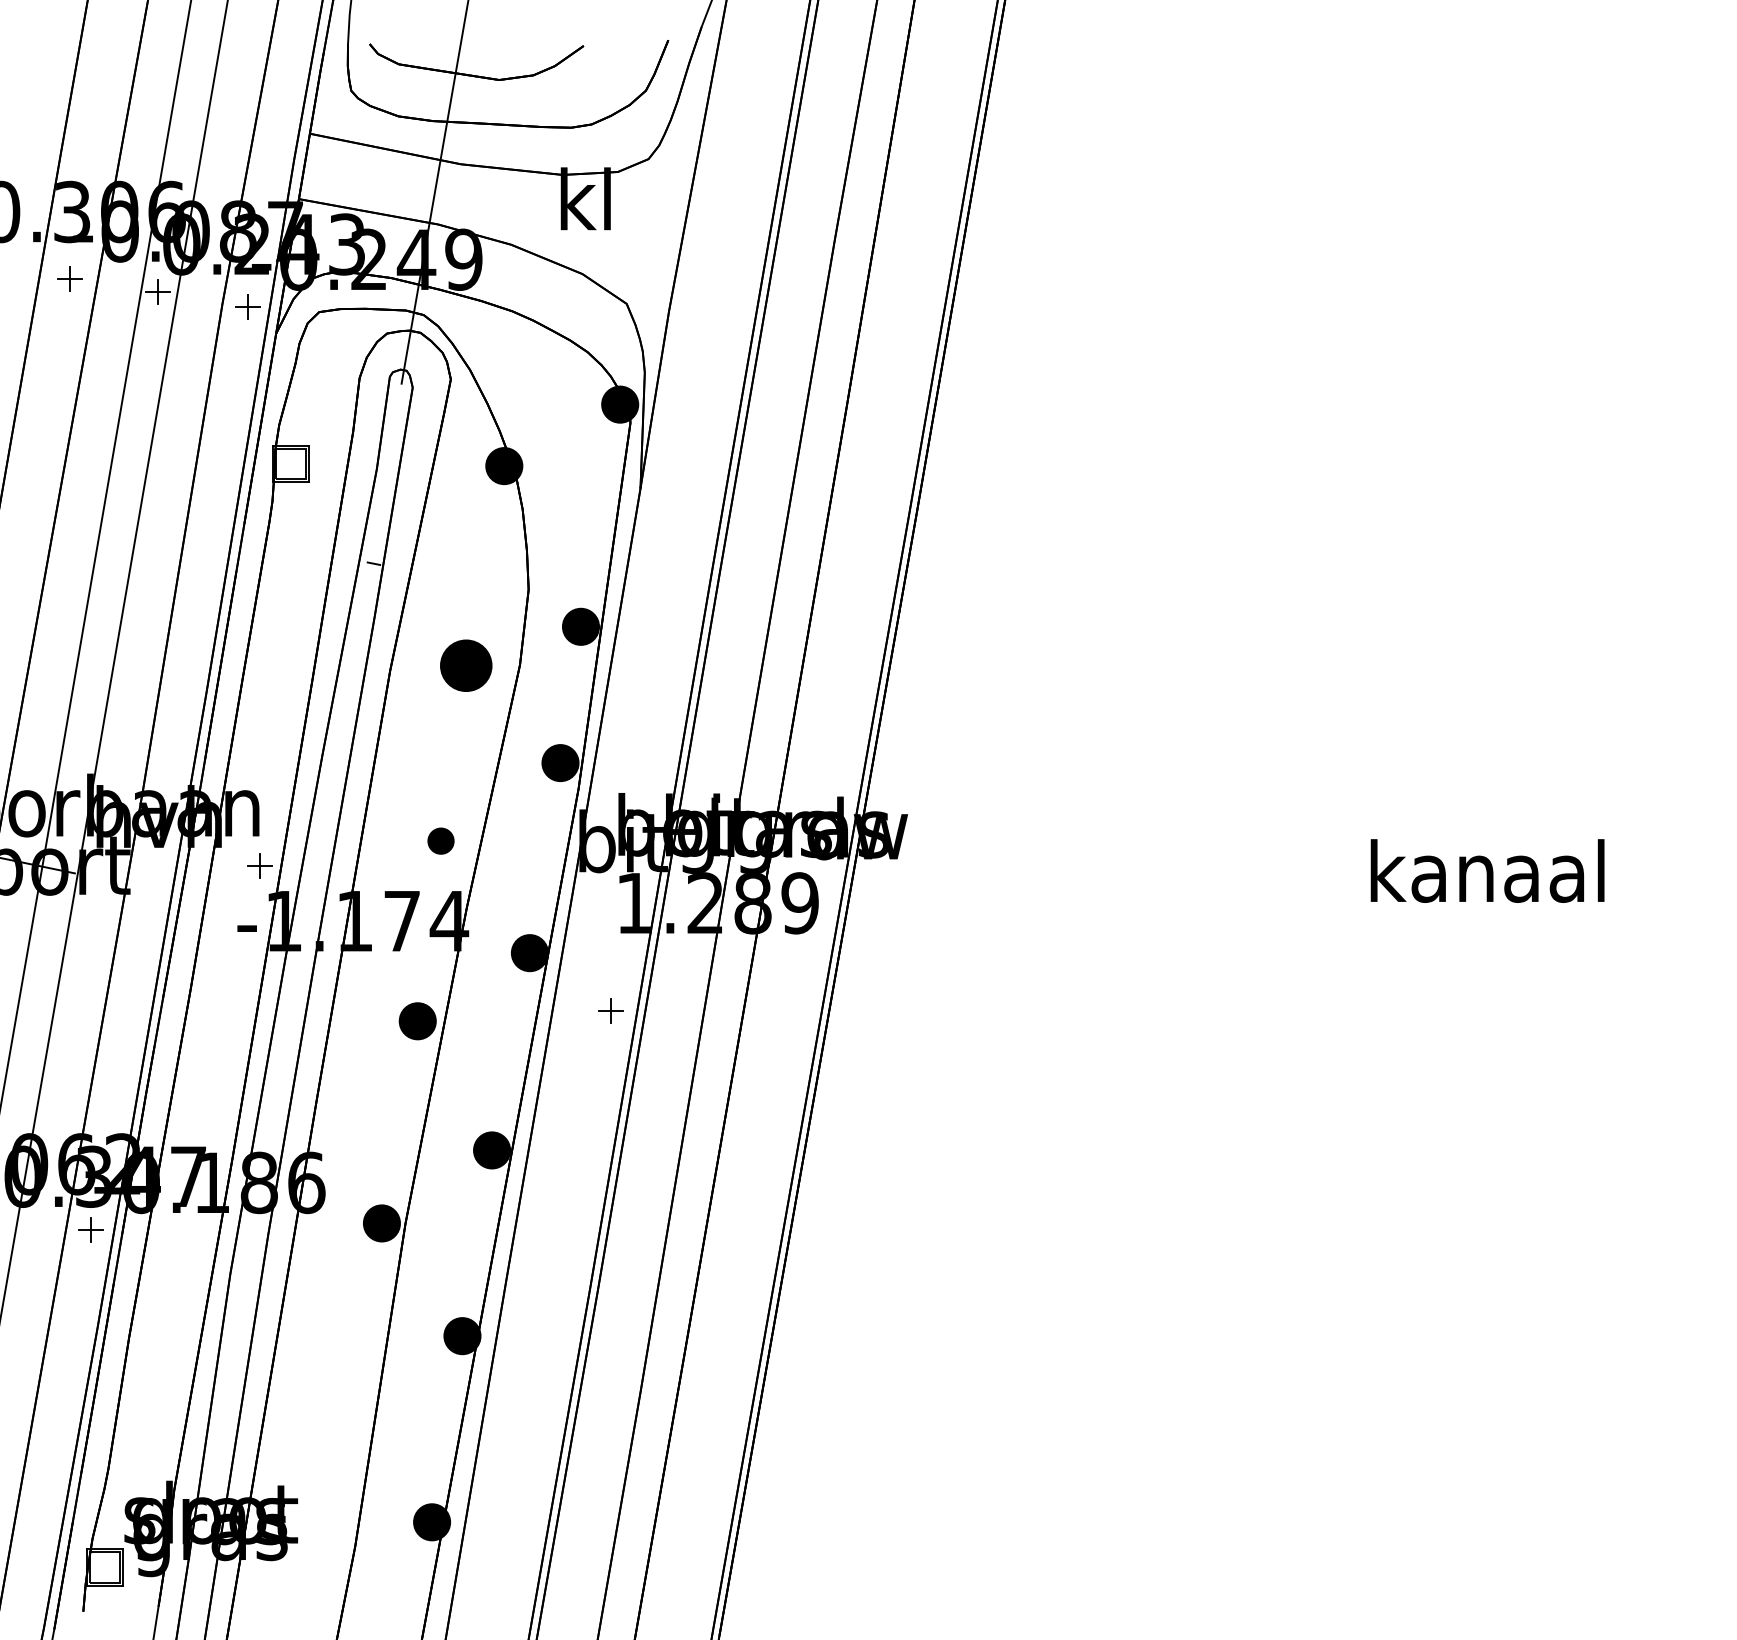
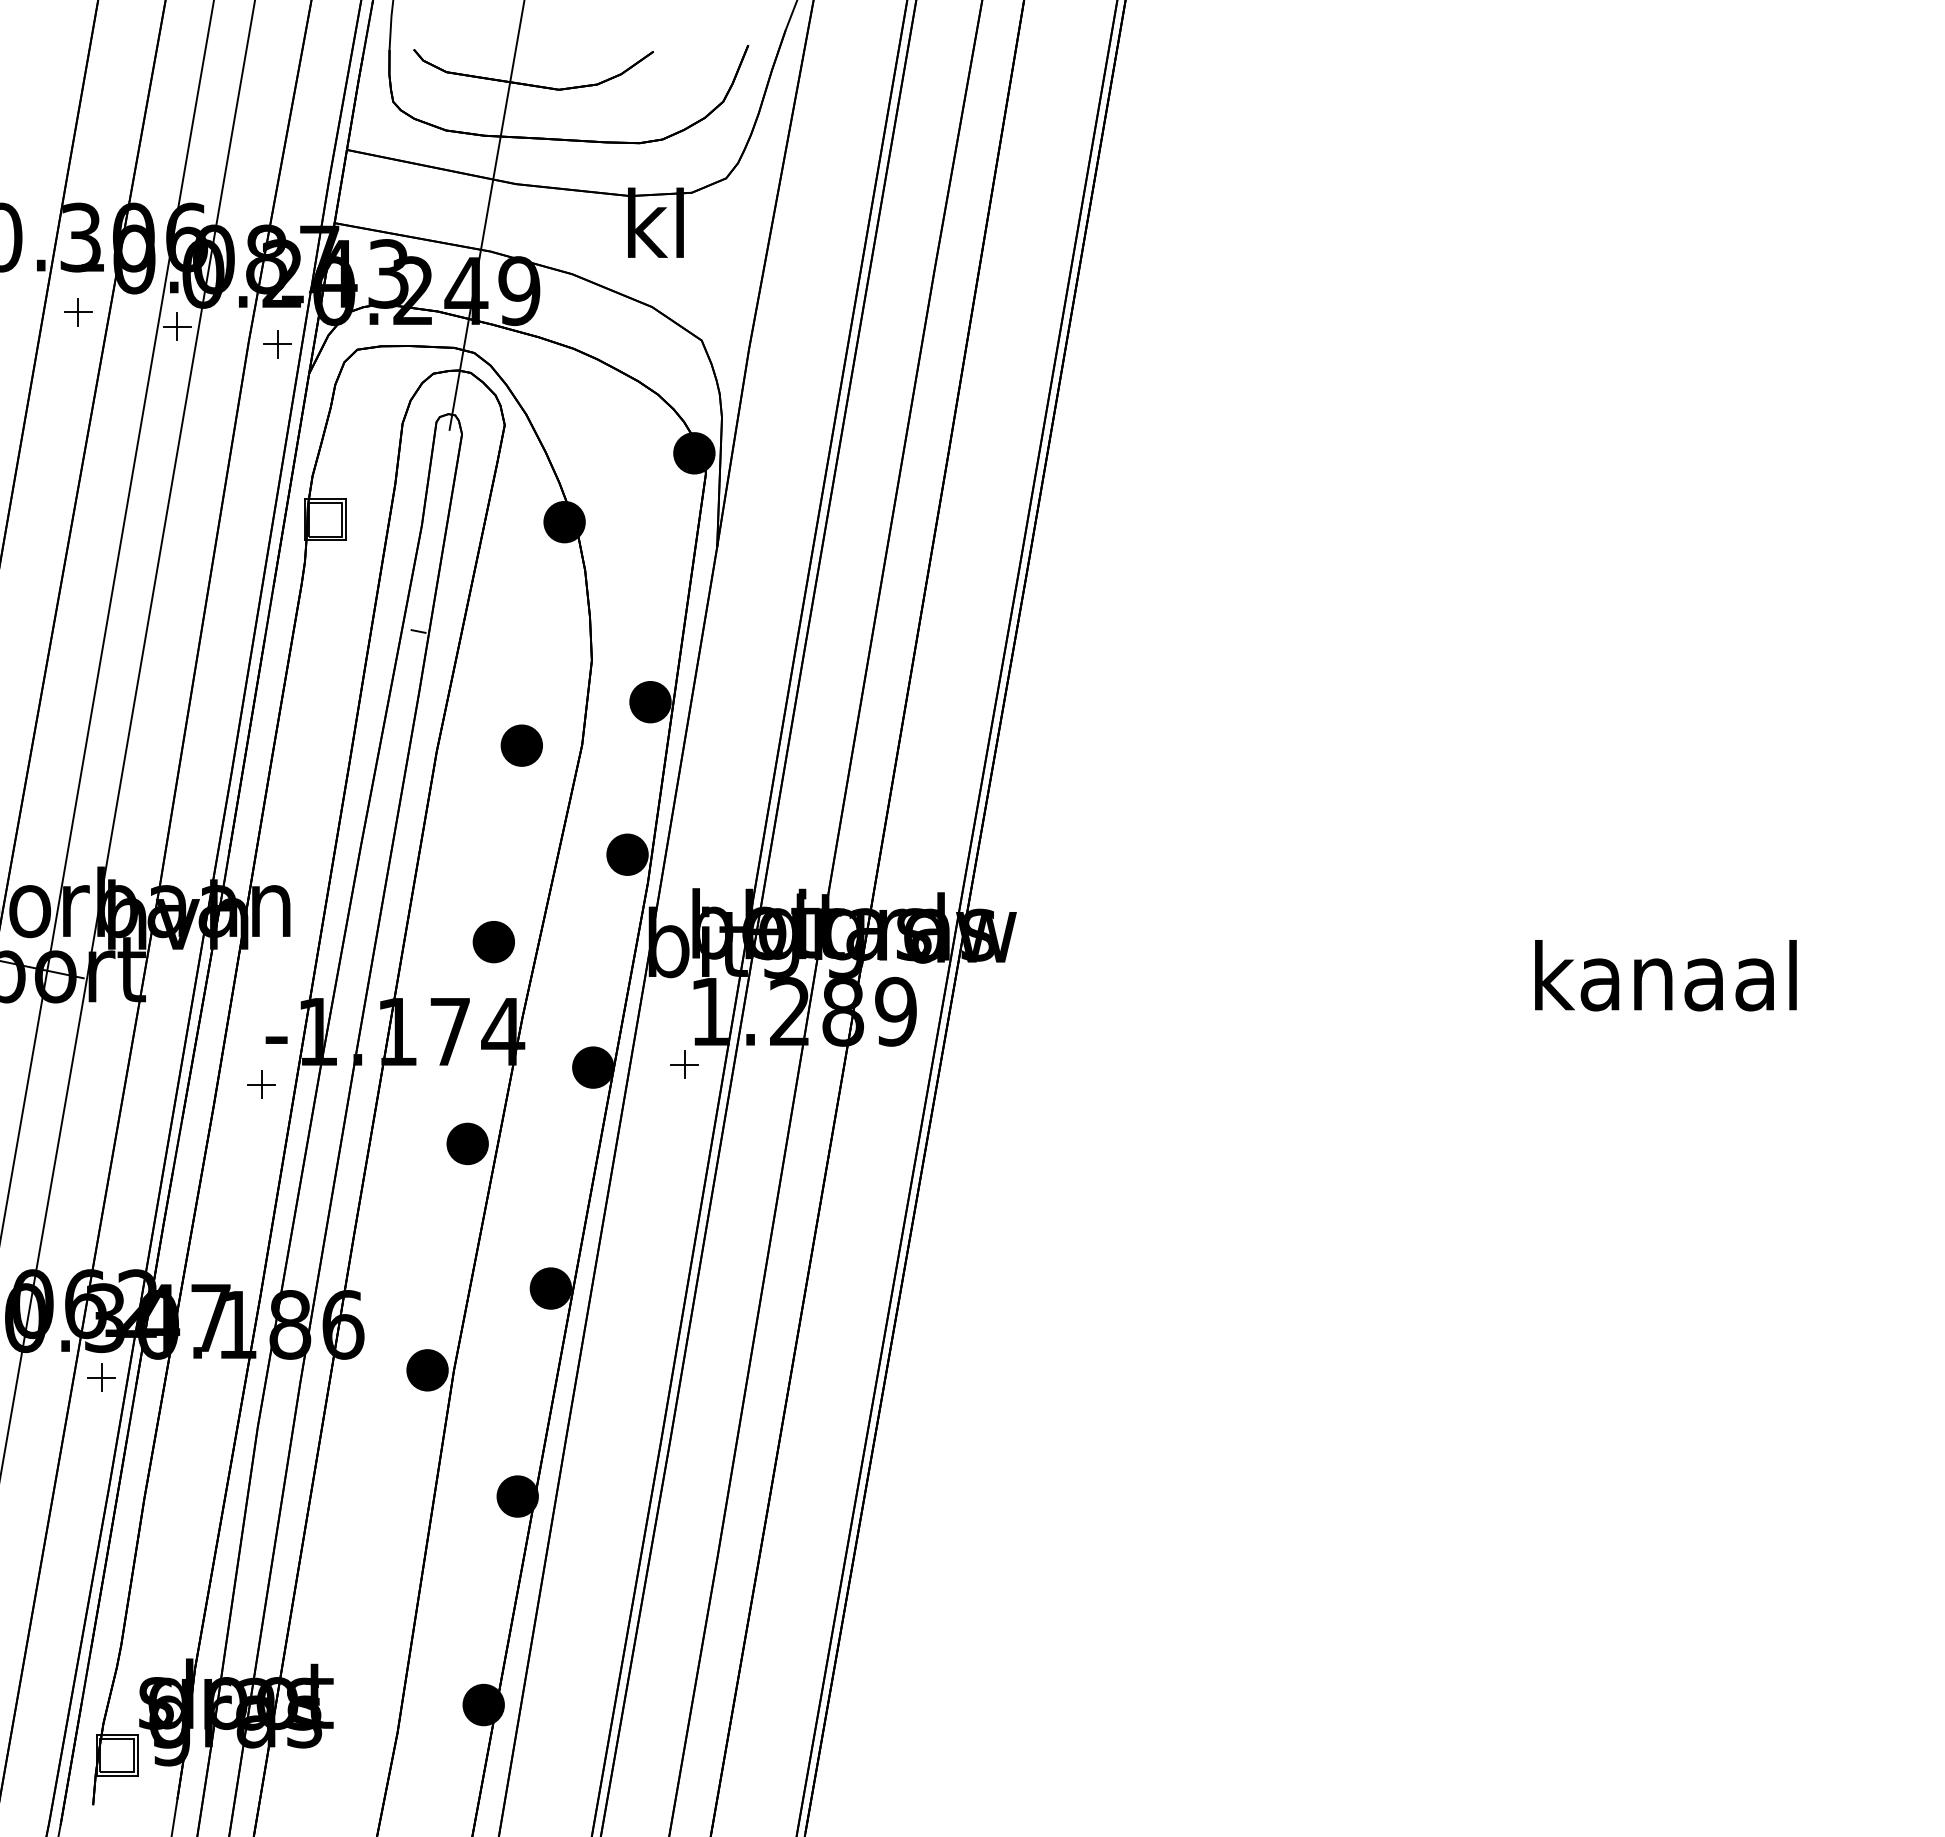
part: (465, 665) -> (521, 745), size x0.71
part: (440, 841) -> (493, 942), size x1.43
part: (259, 865) -> (261, 1084), moved
part: (611, 1011) -> (684, 1064), moved

